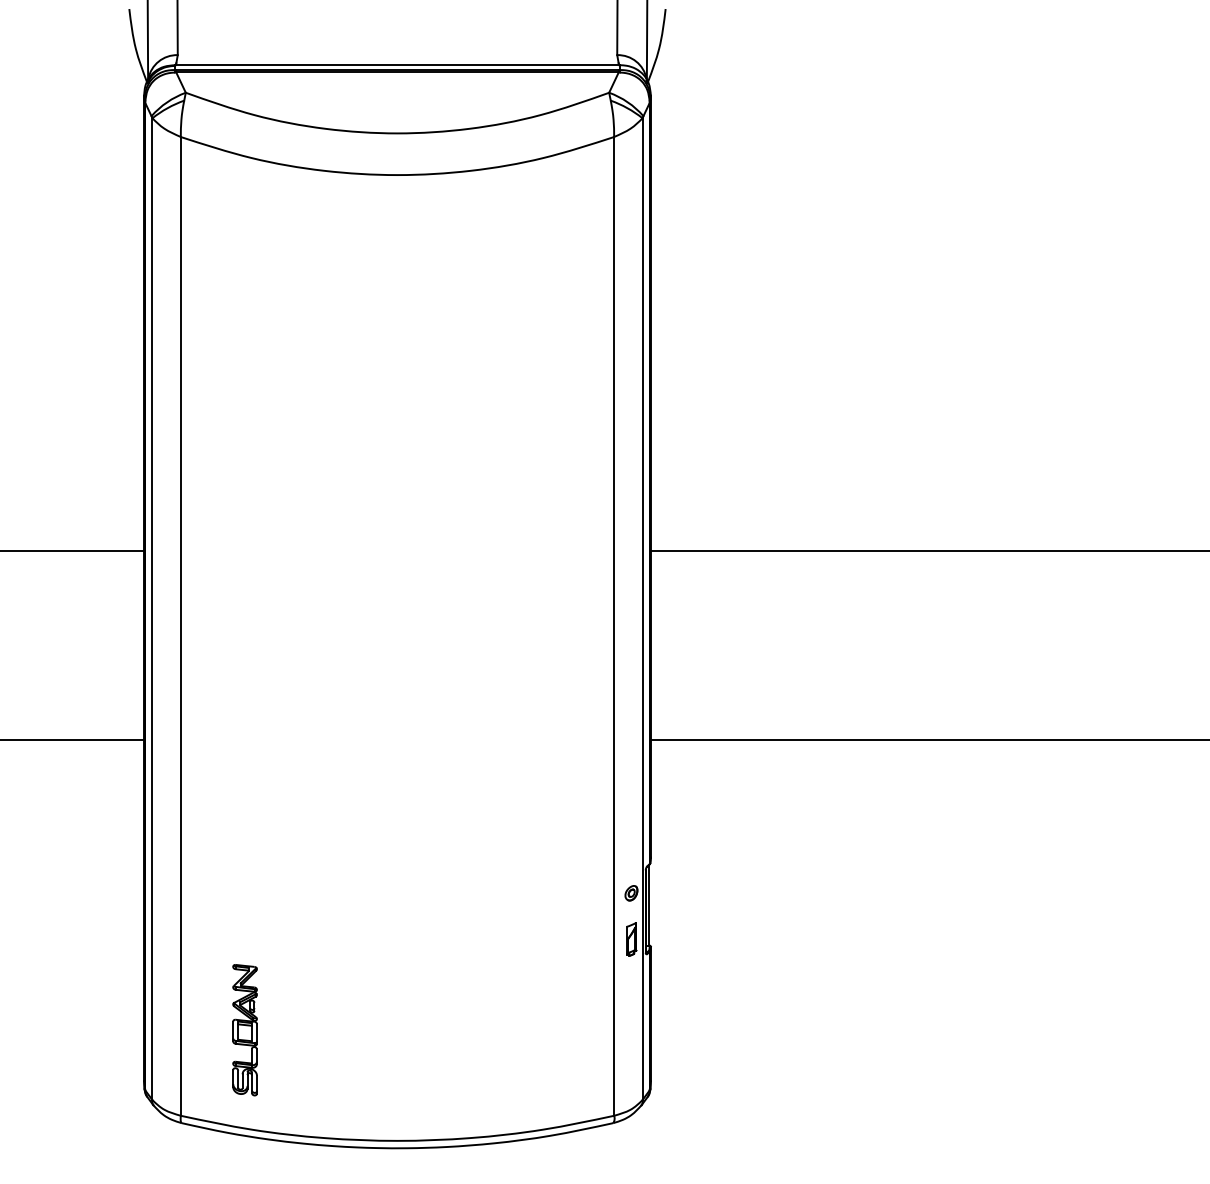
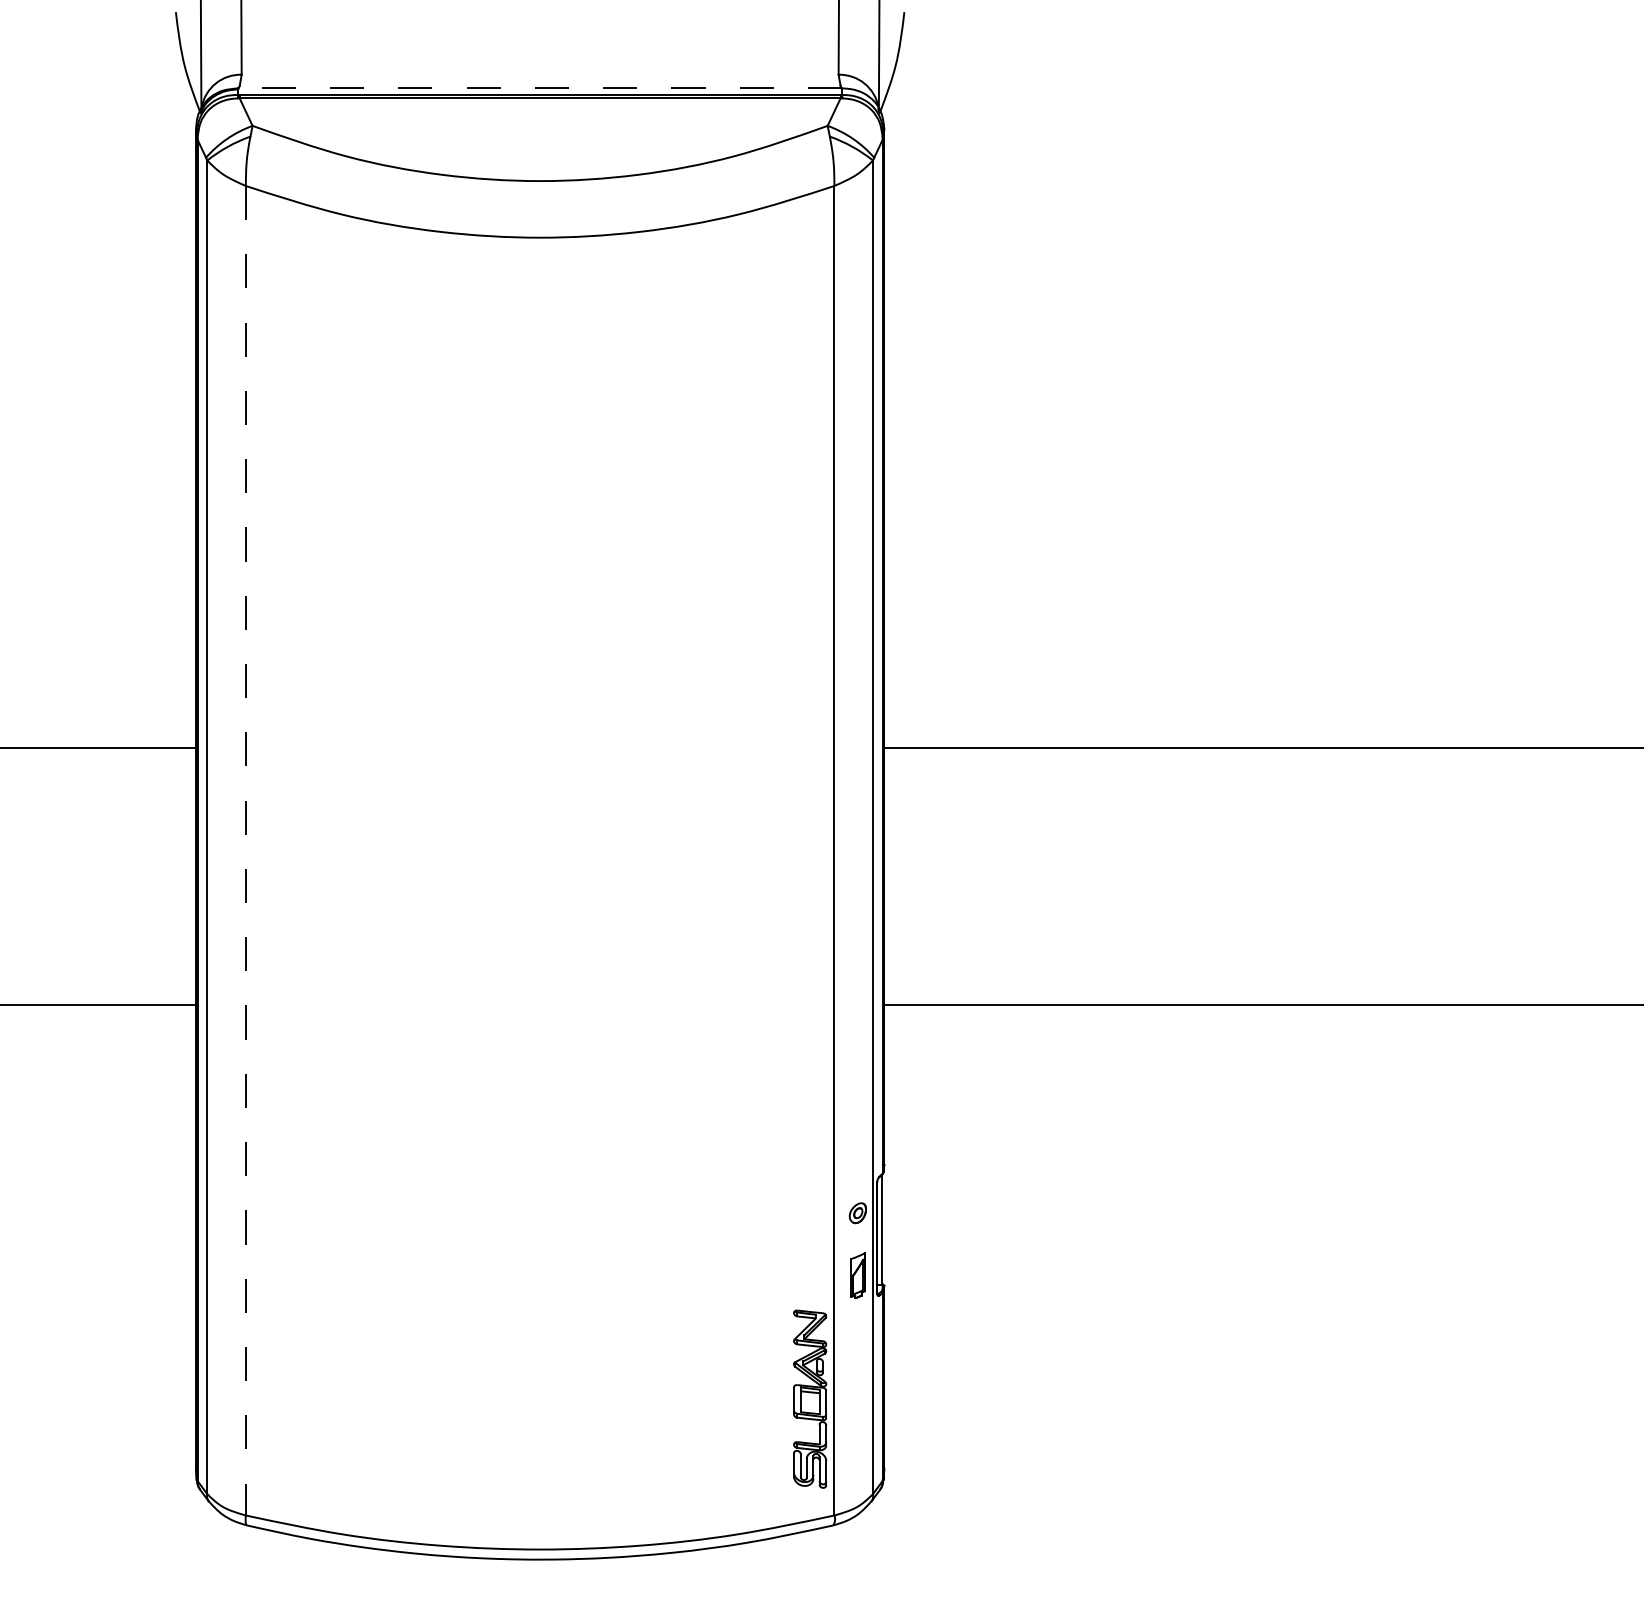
line: (397, 65) -> (539, 88), solid -> dashed
line: (180, 626) -> (245, 850), solid -> dashed
part: (245, 1029) -> (810, 1398), moved

